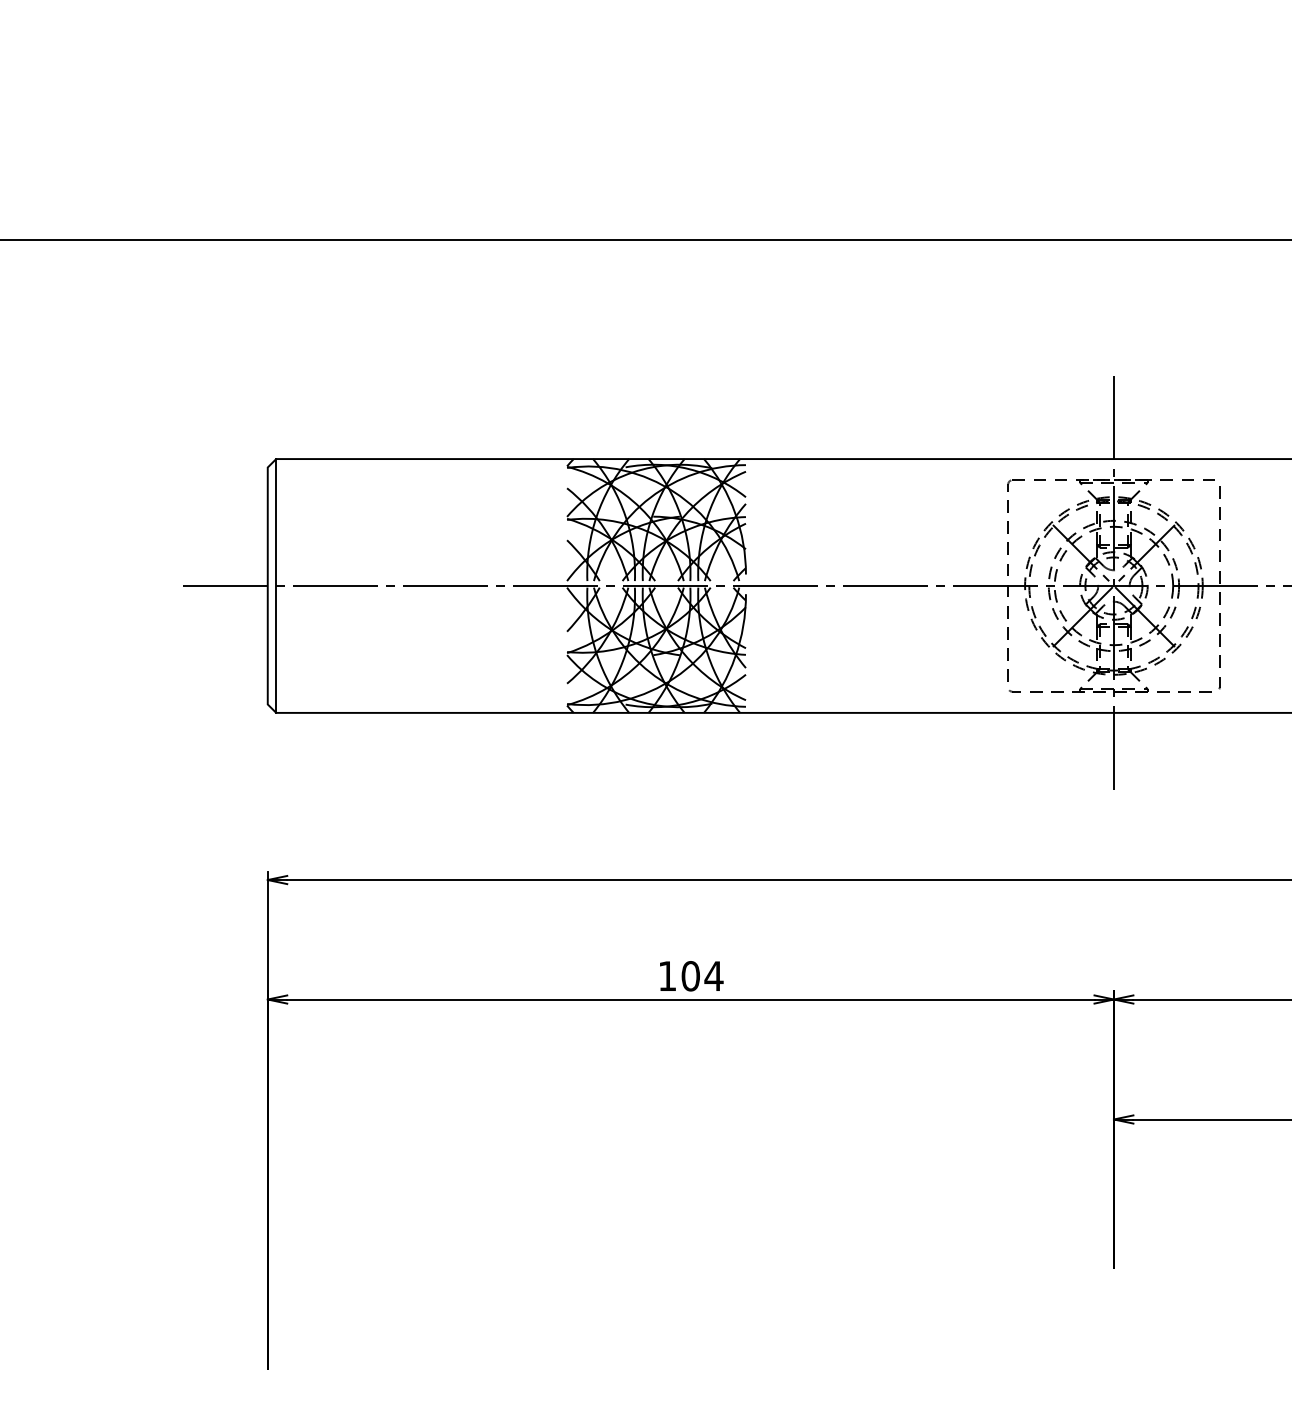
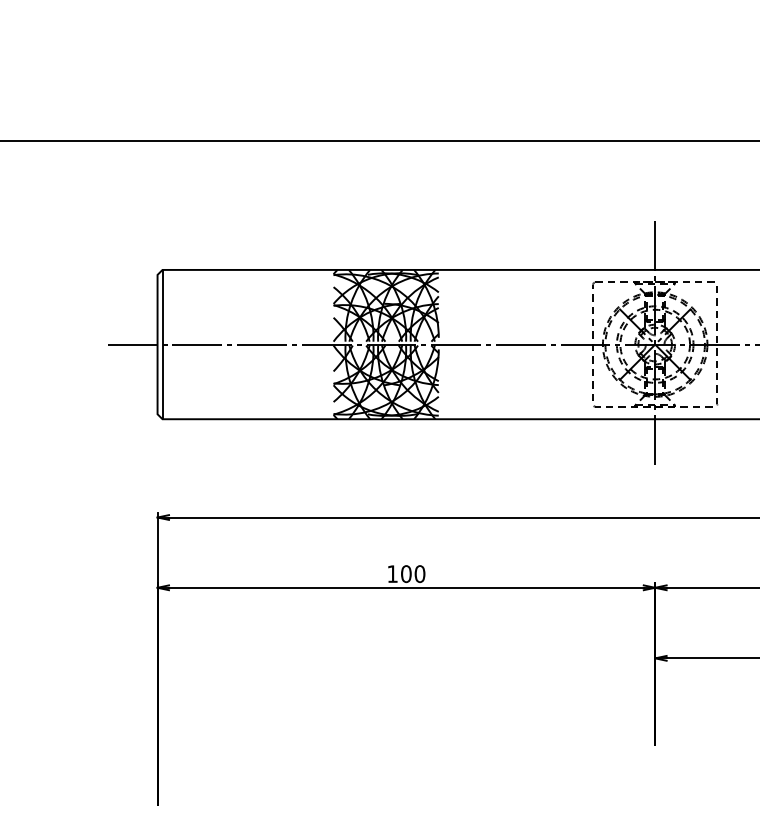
text: (713, 976) -> (419, 574), 104 -> 100

